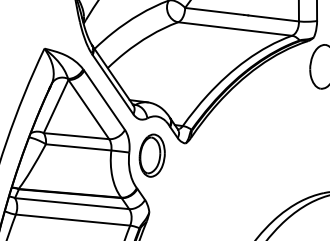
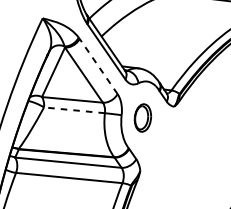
line: (104, 100) -> (98, 66), solid -> dashed
line: (78, 147) -> (74, 110), solid -> dashed
part: (151, 155) -> (142, 117), size x0.7

